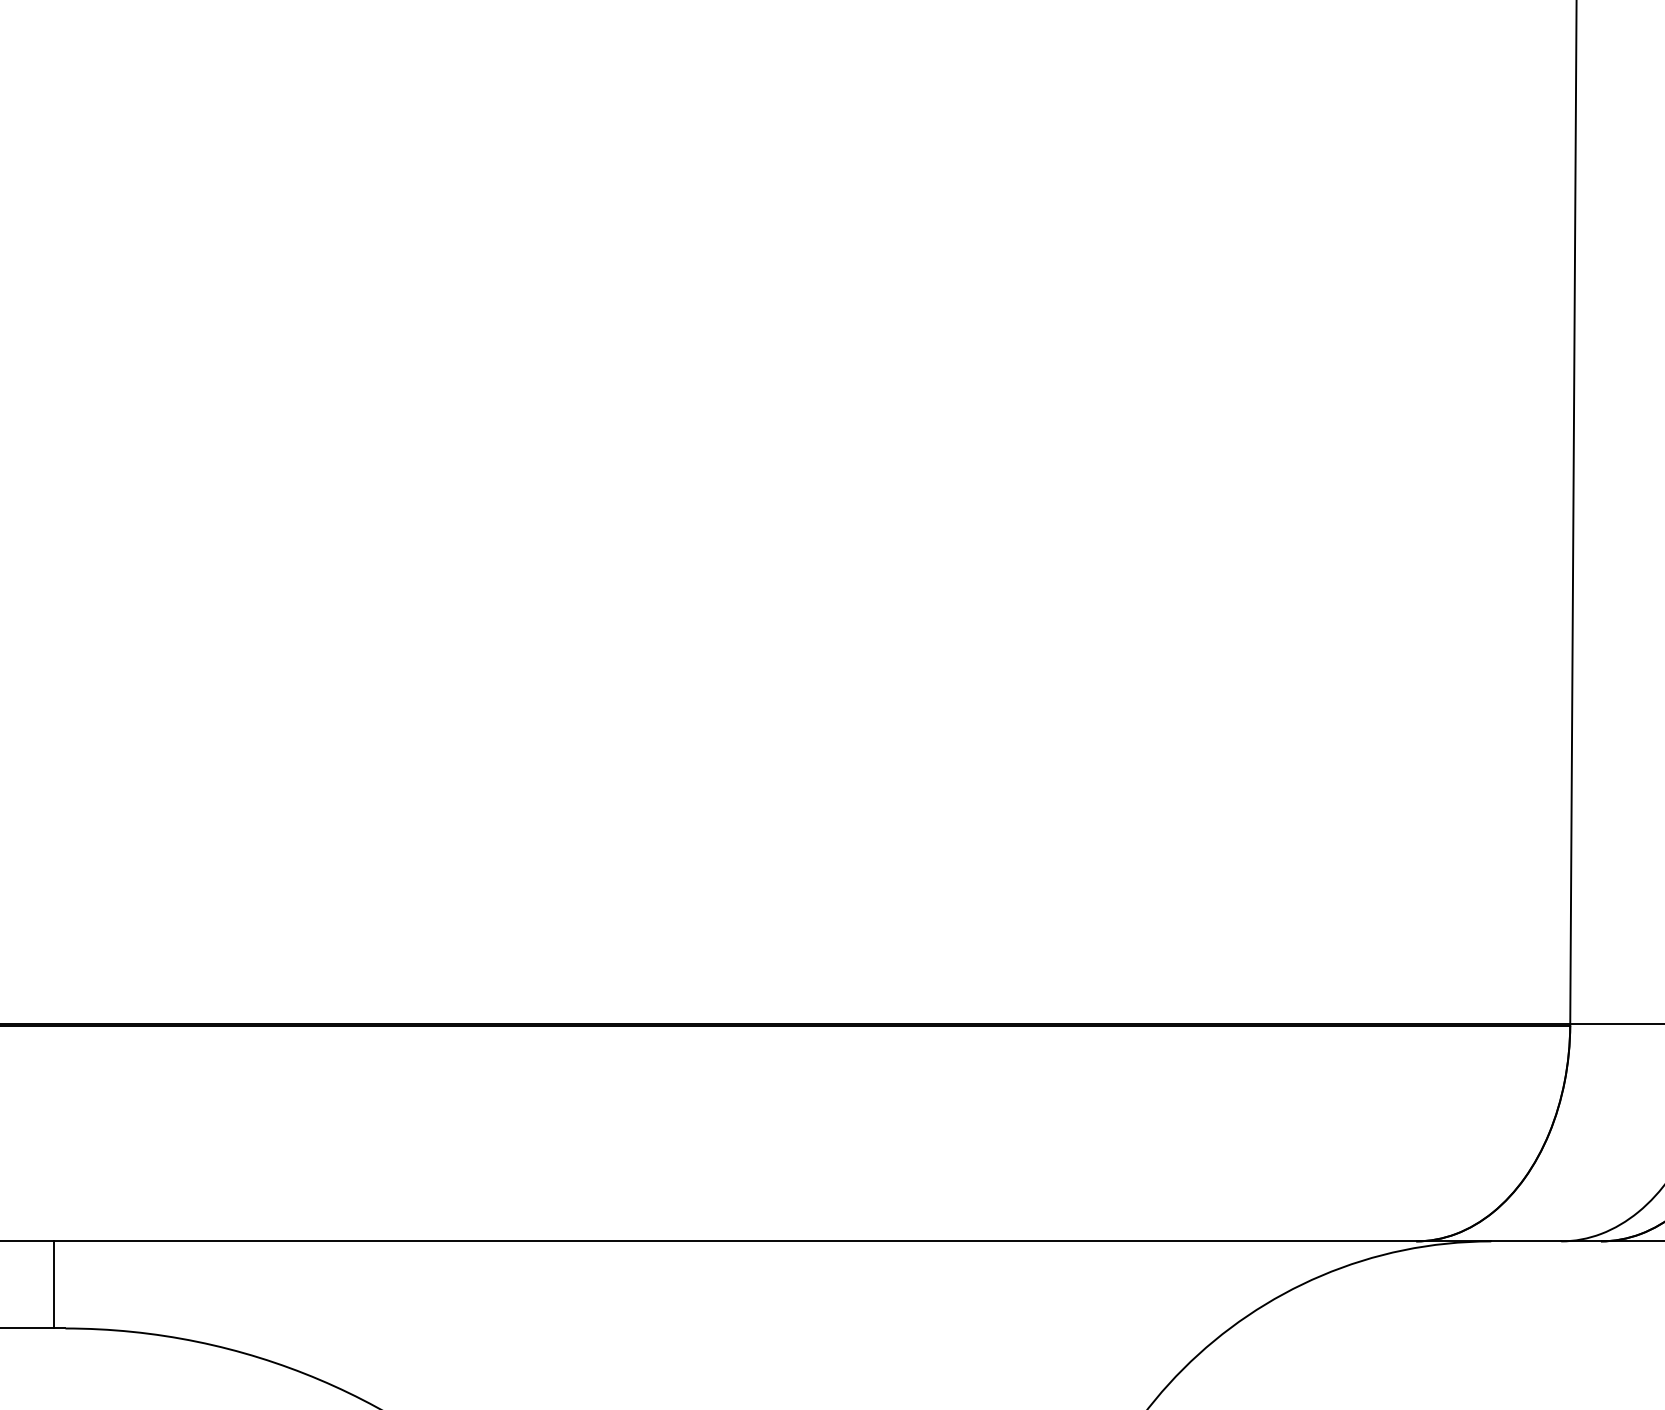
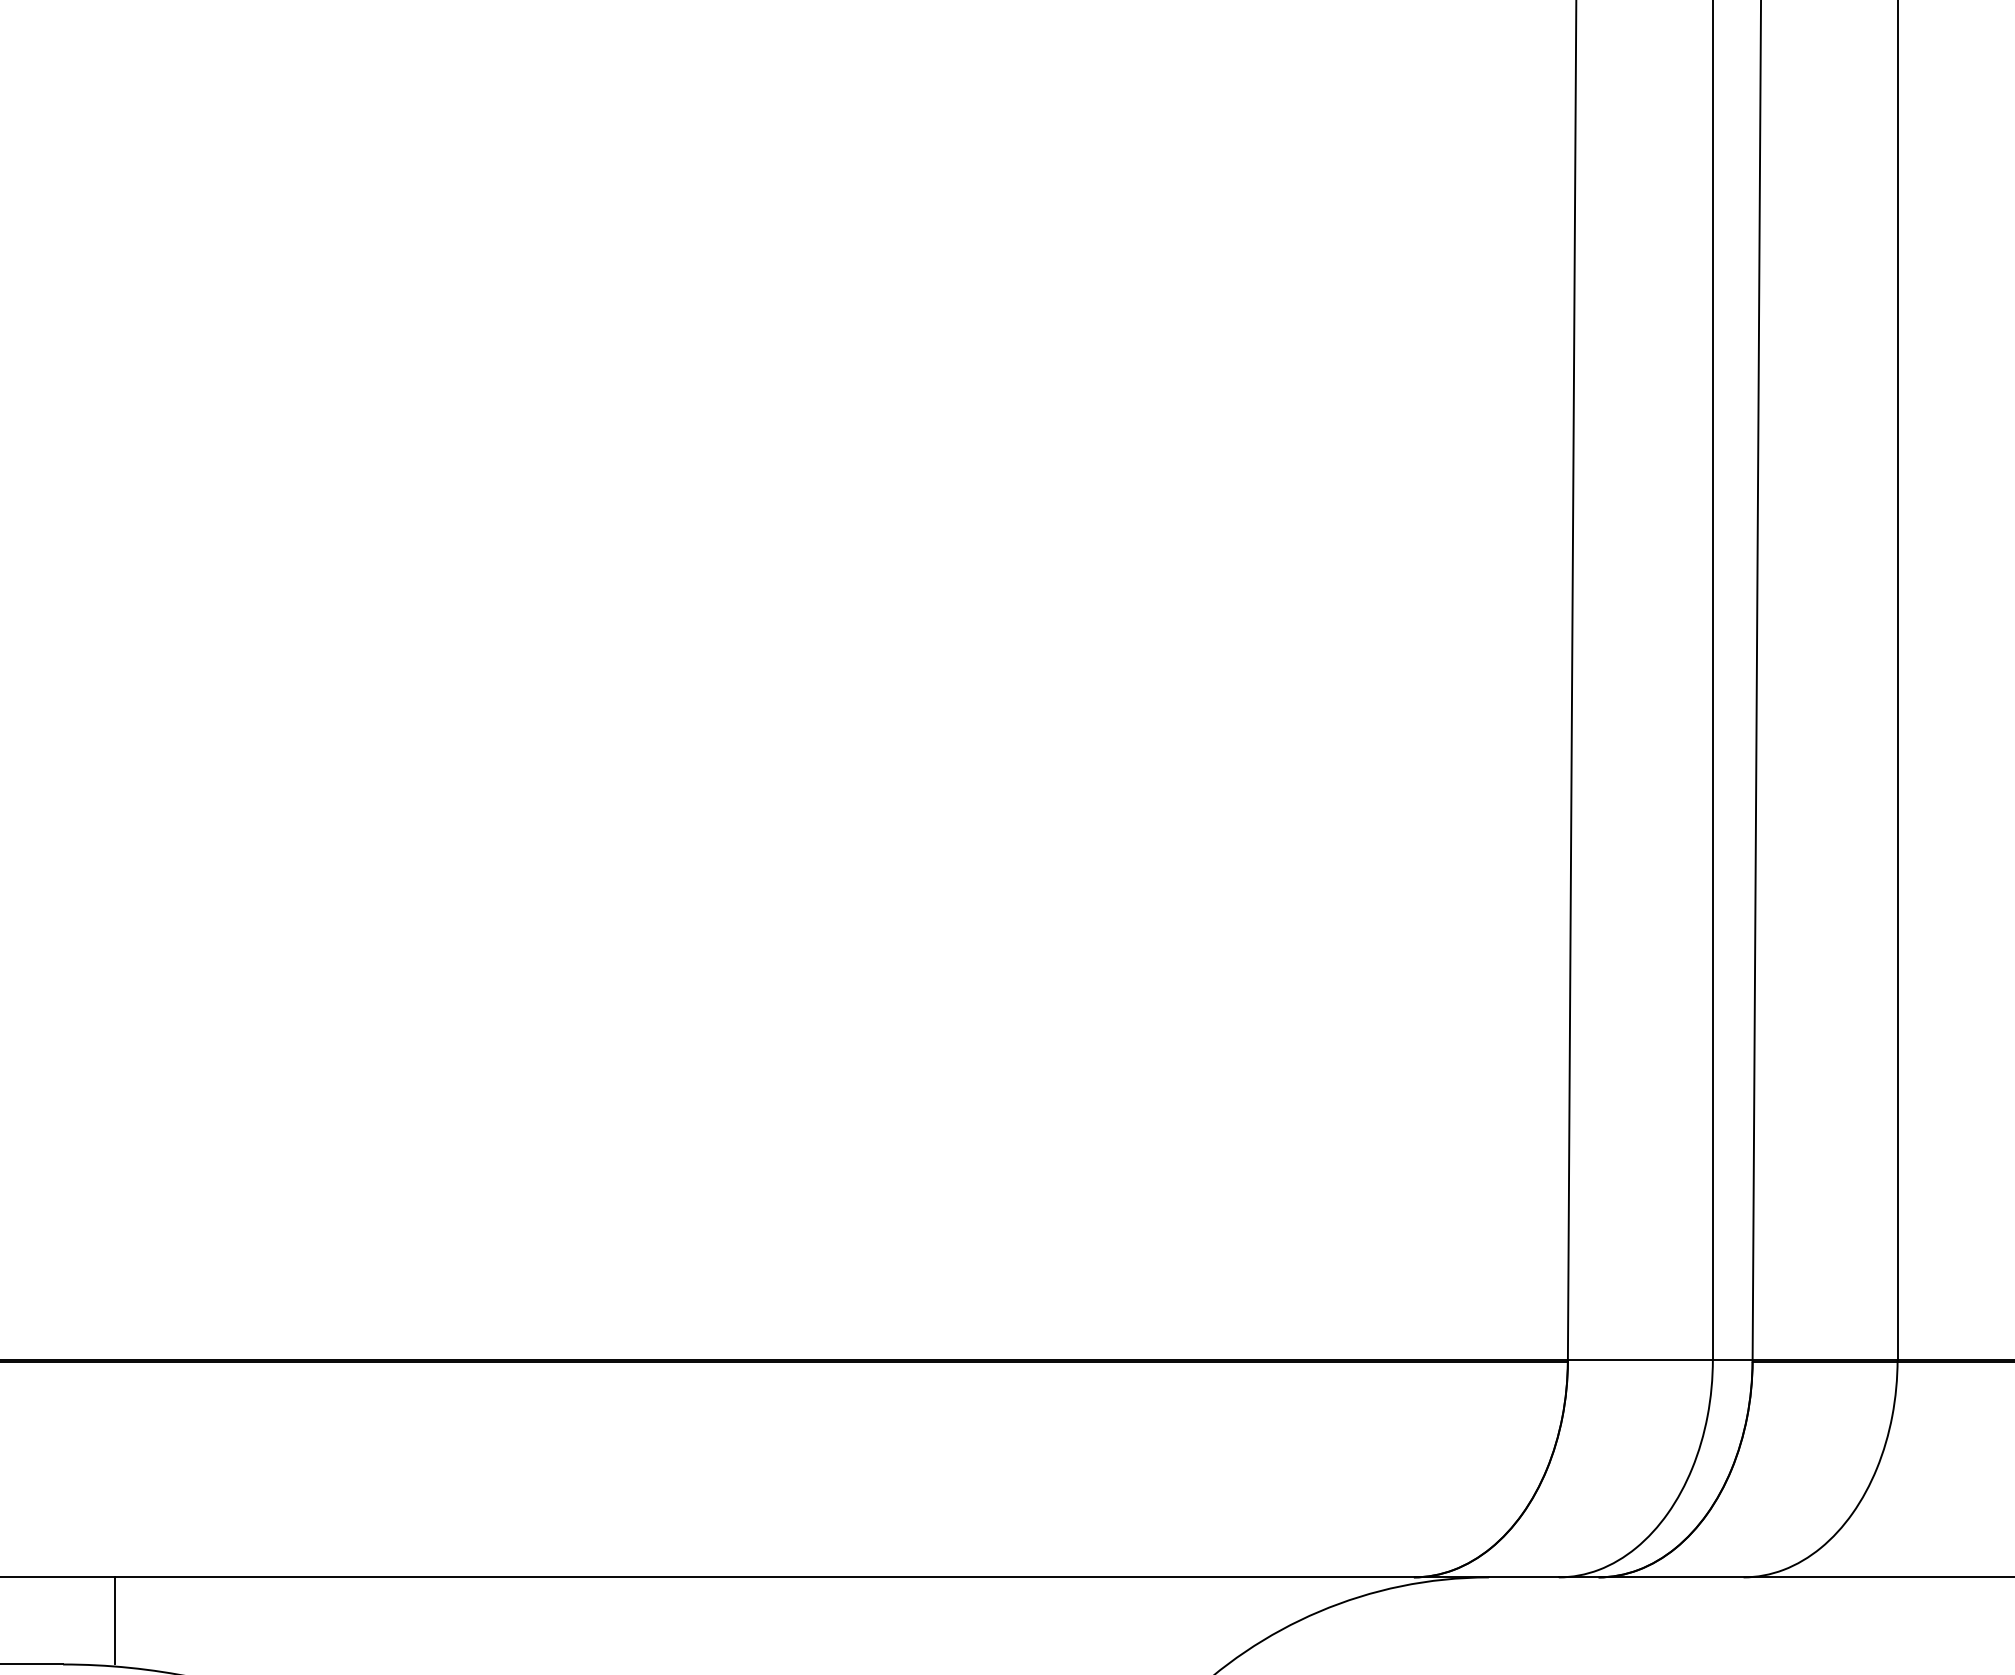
line: (53, 1284) -> (114, 1620), moved

